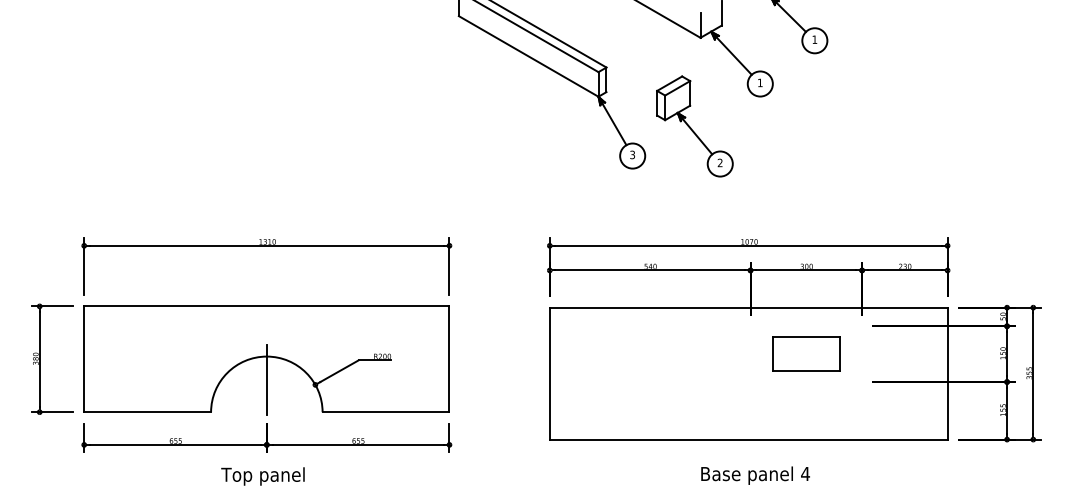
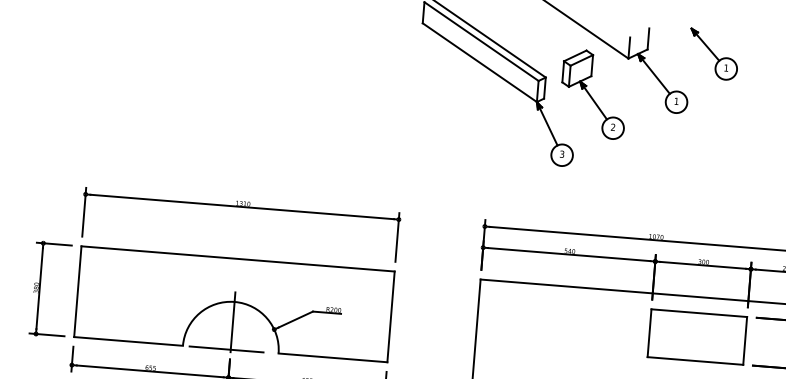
part: (694, 126) -> (593, 94), moved
part: (806, 353) -> (697, 336), size x1.67
line: (261, 412) -> (226, 349), added

